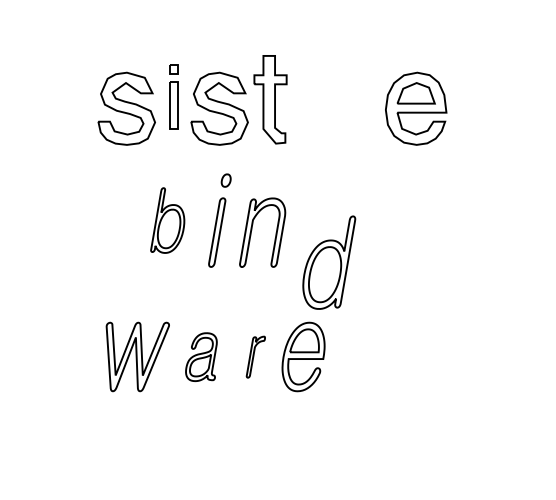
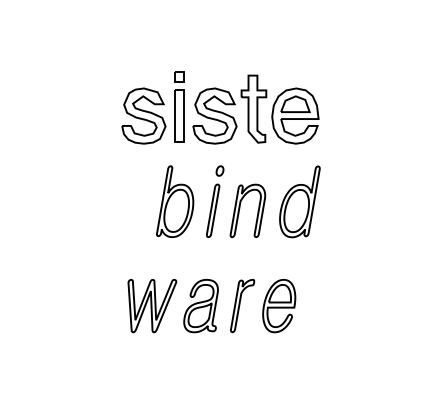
part: (173, 96) -> (179, 106), size x1.43
part: (416, 108) -> (295, 115), moved
part: (168, 220) -> (175, 201), size x1.43
part: (328, 262) -> (299, 201), moved
part: (200, 357) -> (200, 306), size x1.43
part: (255, 357) -> (242, 306), size x1.67

